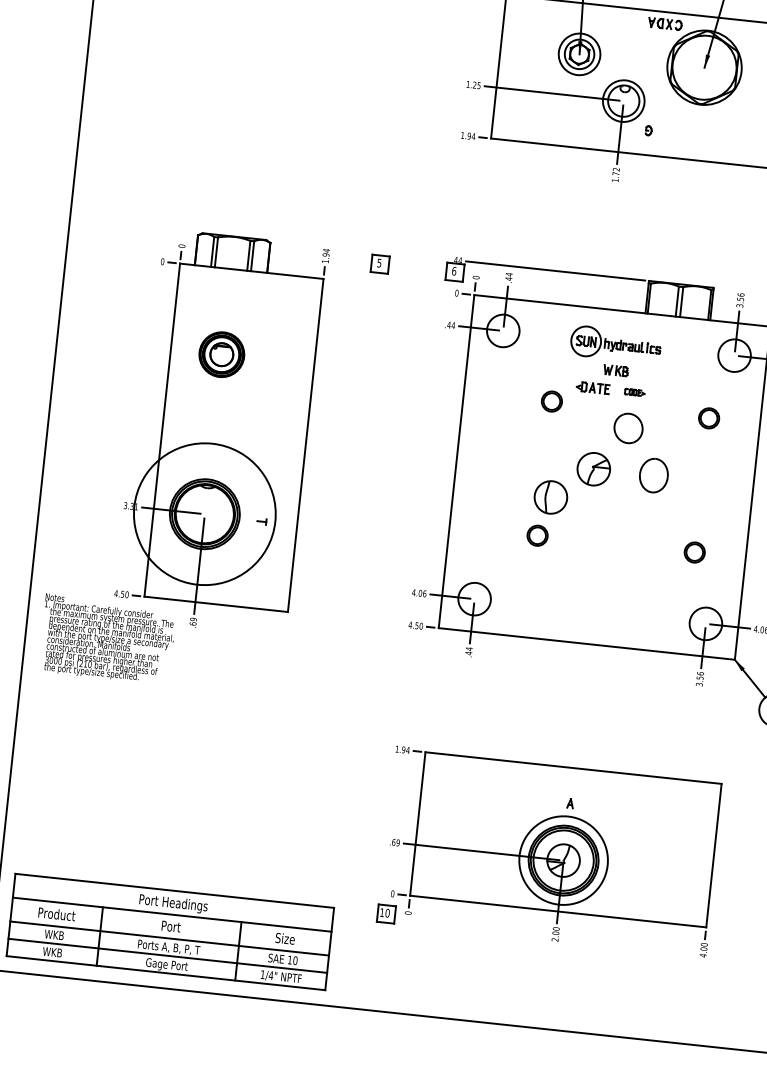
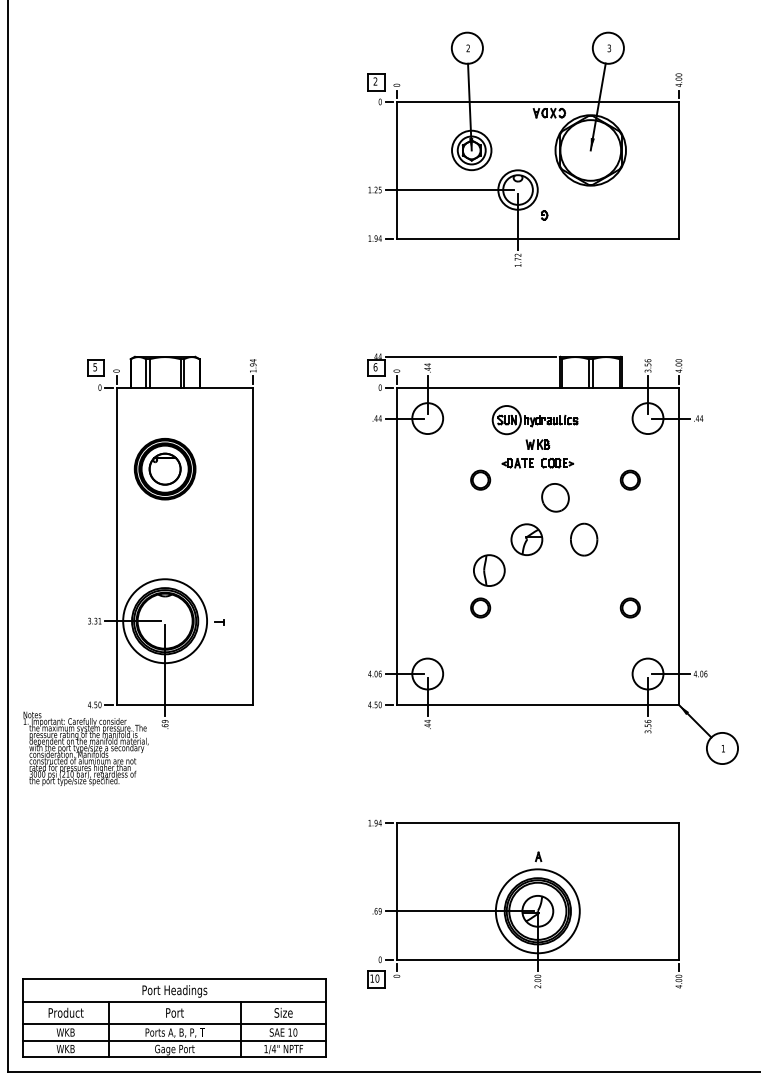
part: (379, 263) -> (95, 367), moved
part: (221, 354) -> (164, 469), size x1.43
part: (634, 392) -> (557, 463), size x1.67
circle: (205, 514) -> (165, 621), size x0.62

